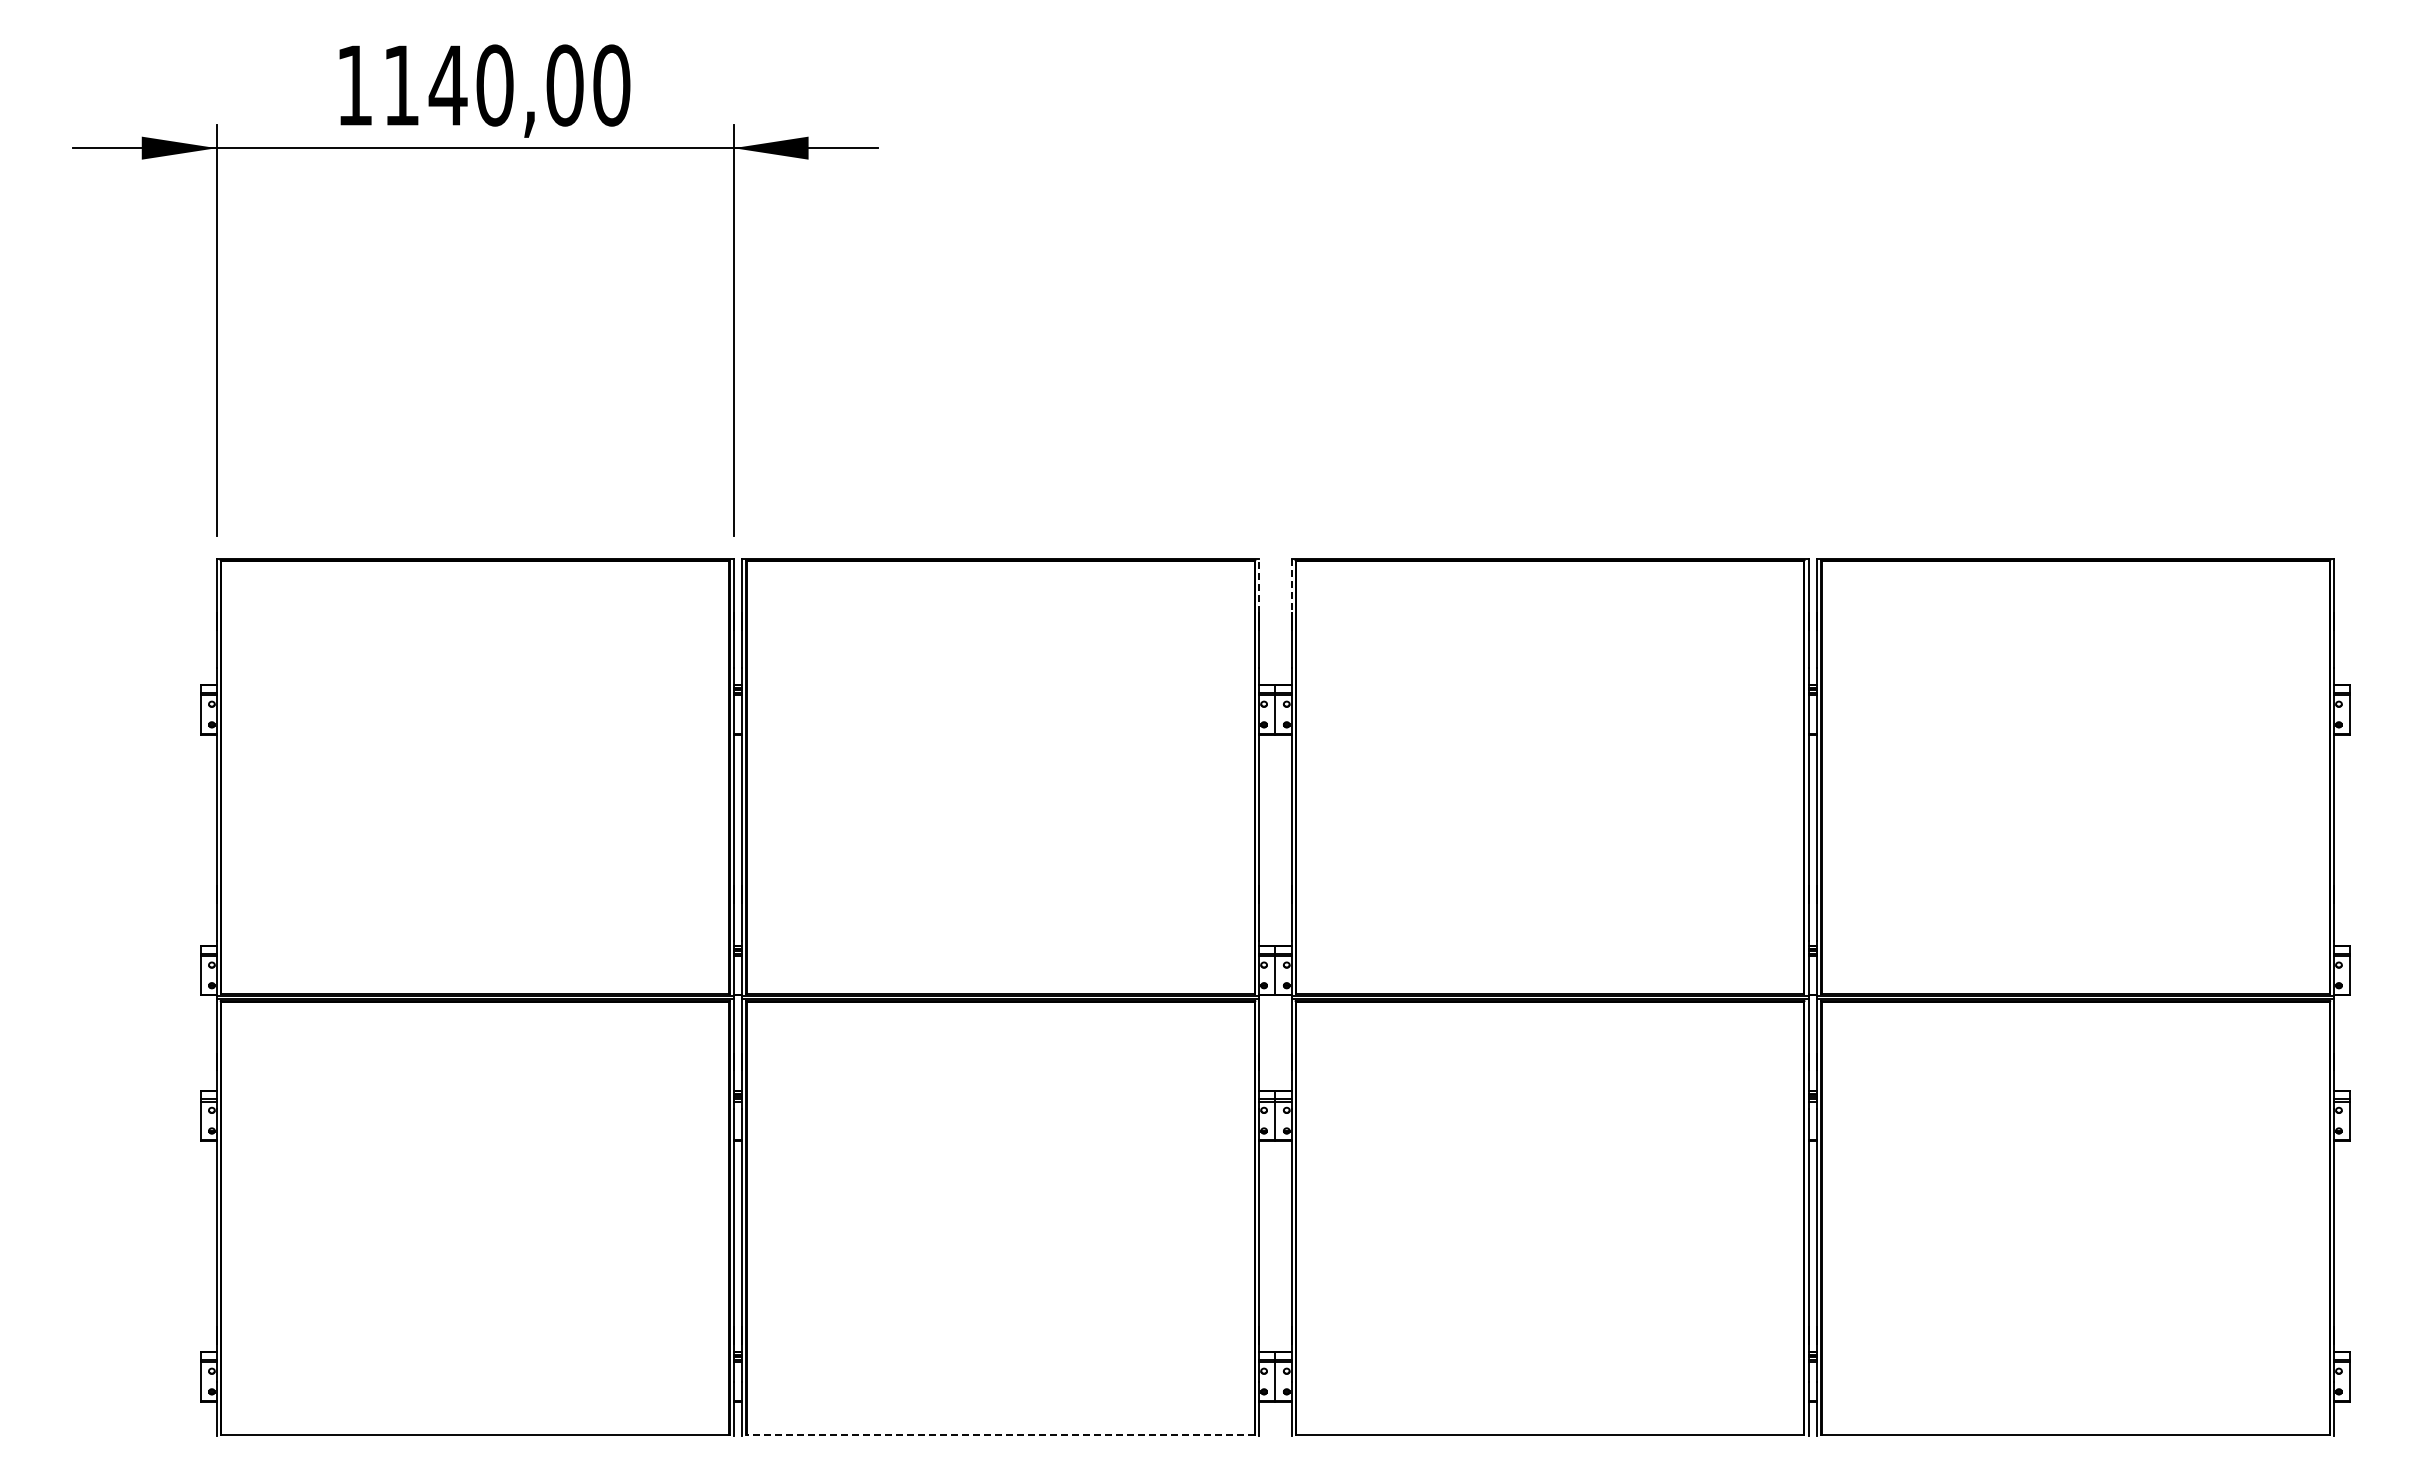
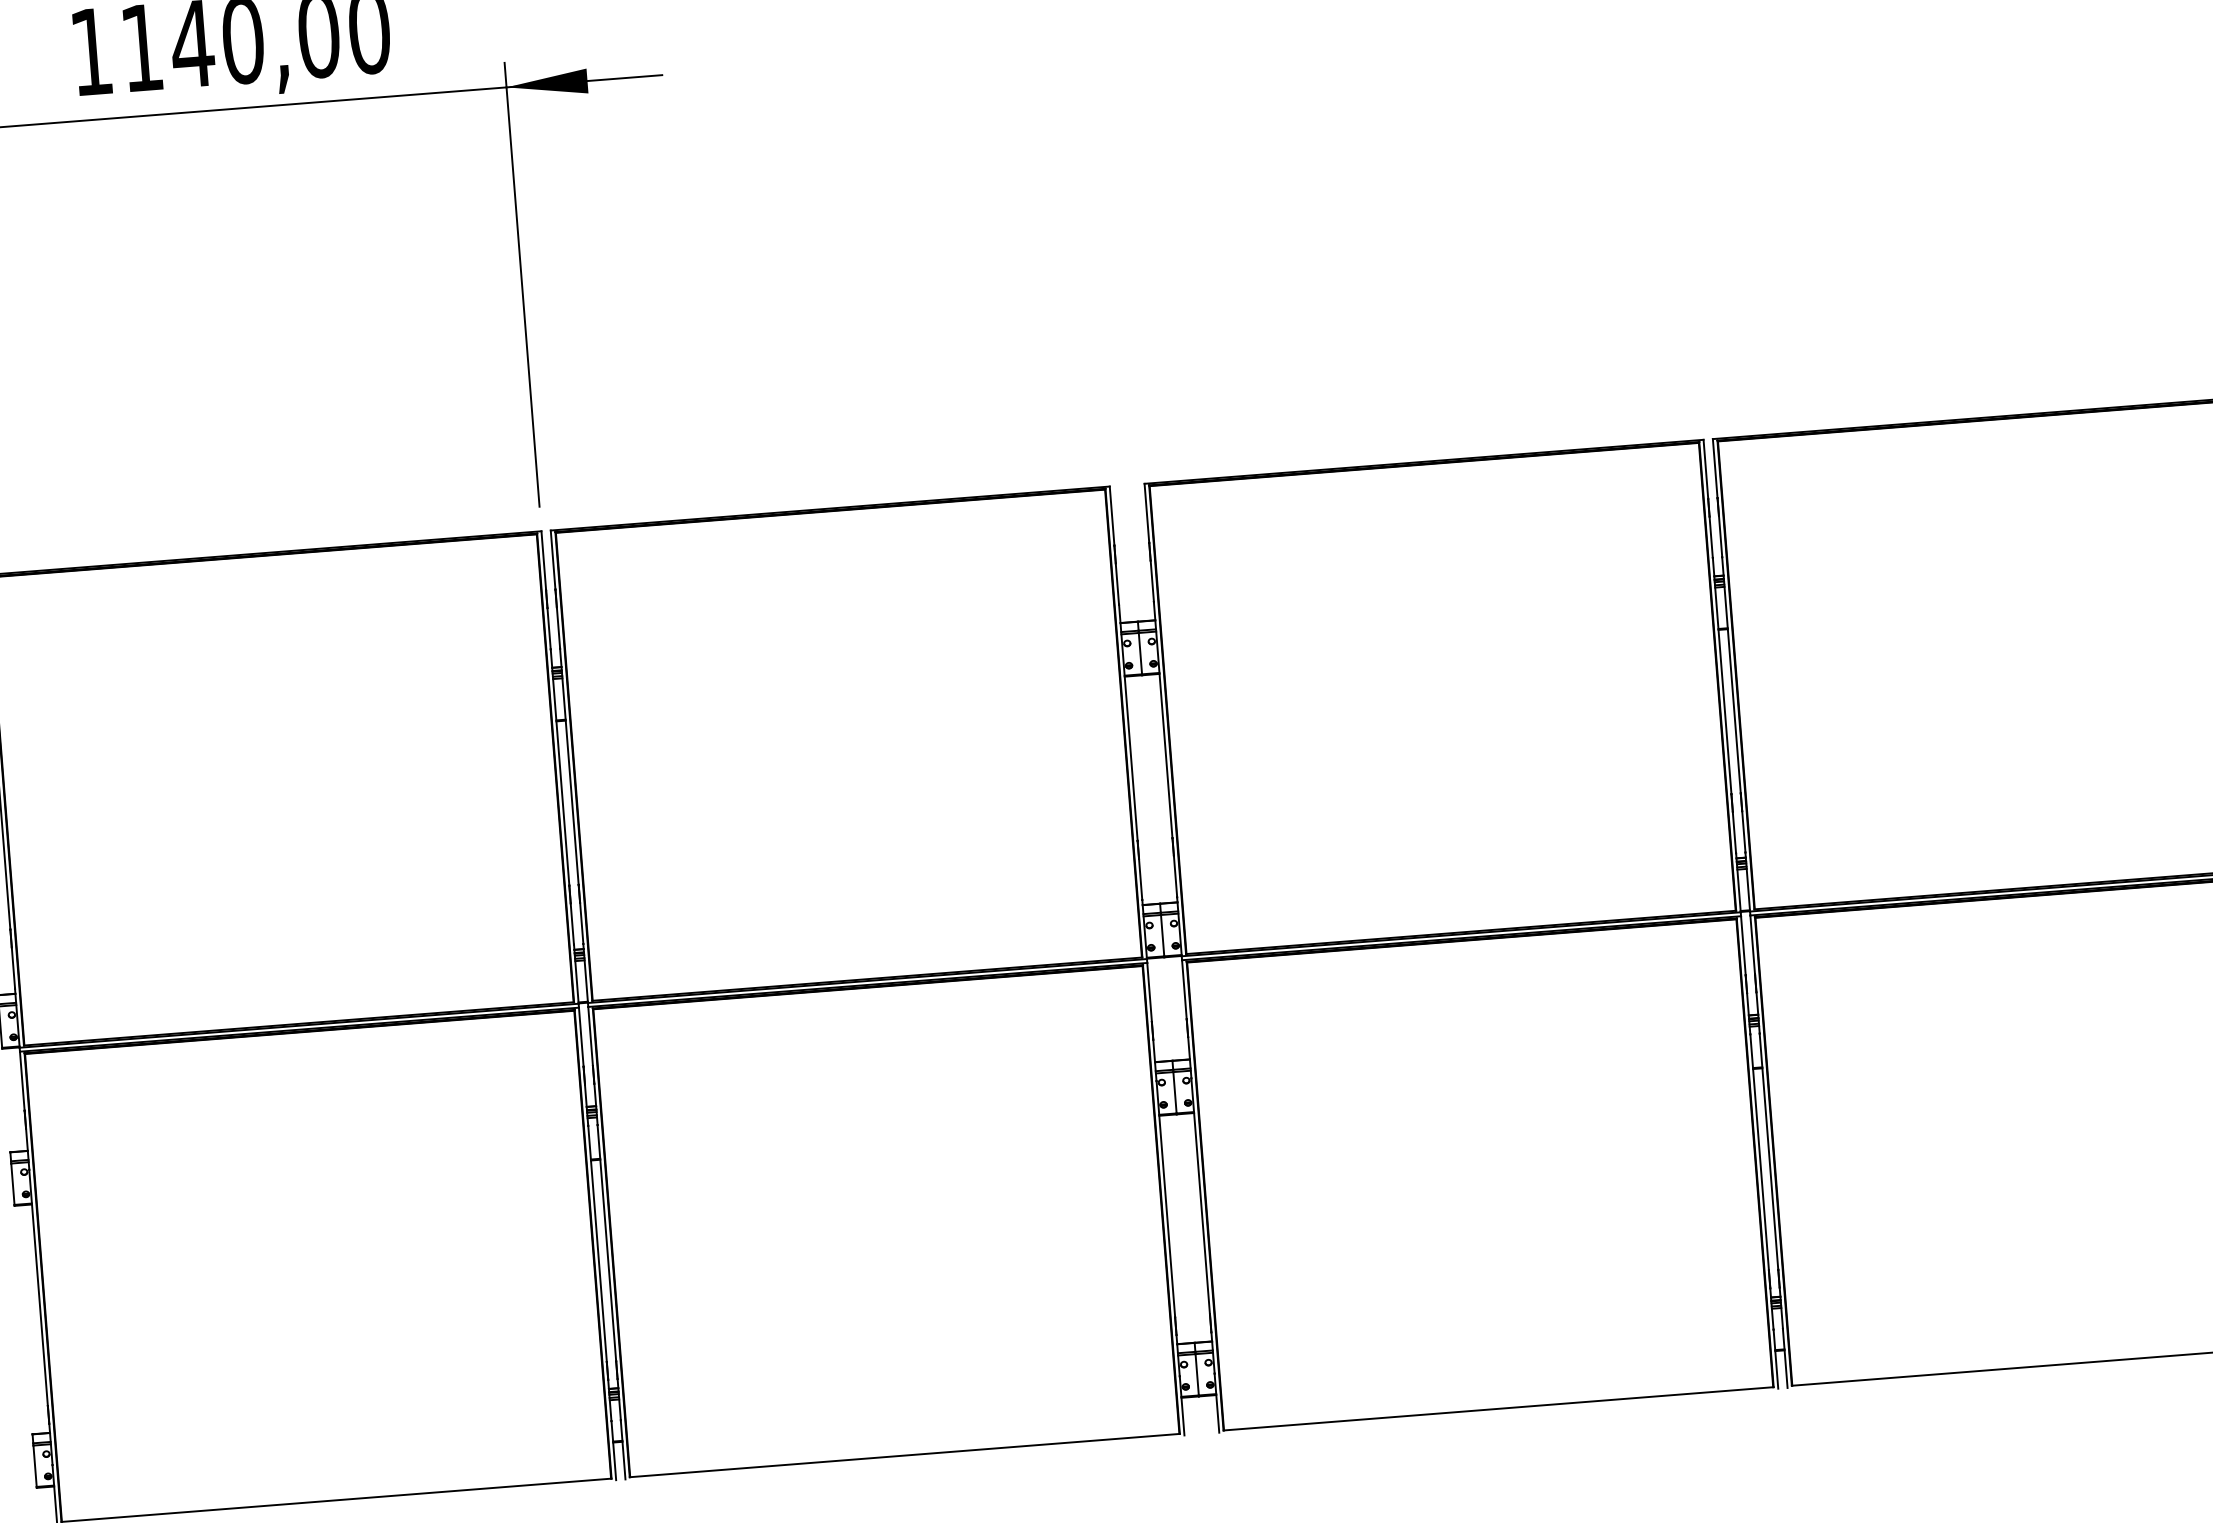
line: (1259, 585) -> (1112, 515), dashed -> solid
line: (1291, 586) -> (1146, 513), dashed -> solid
line: (1000, 1434) -> (904, 1455), dashed -> solid

